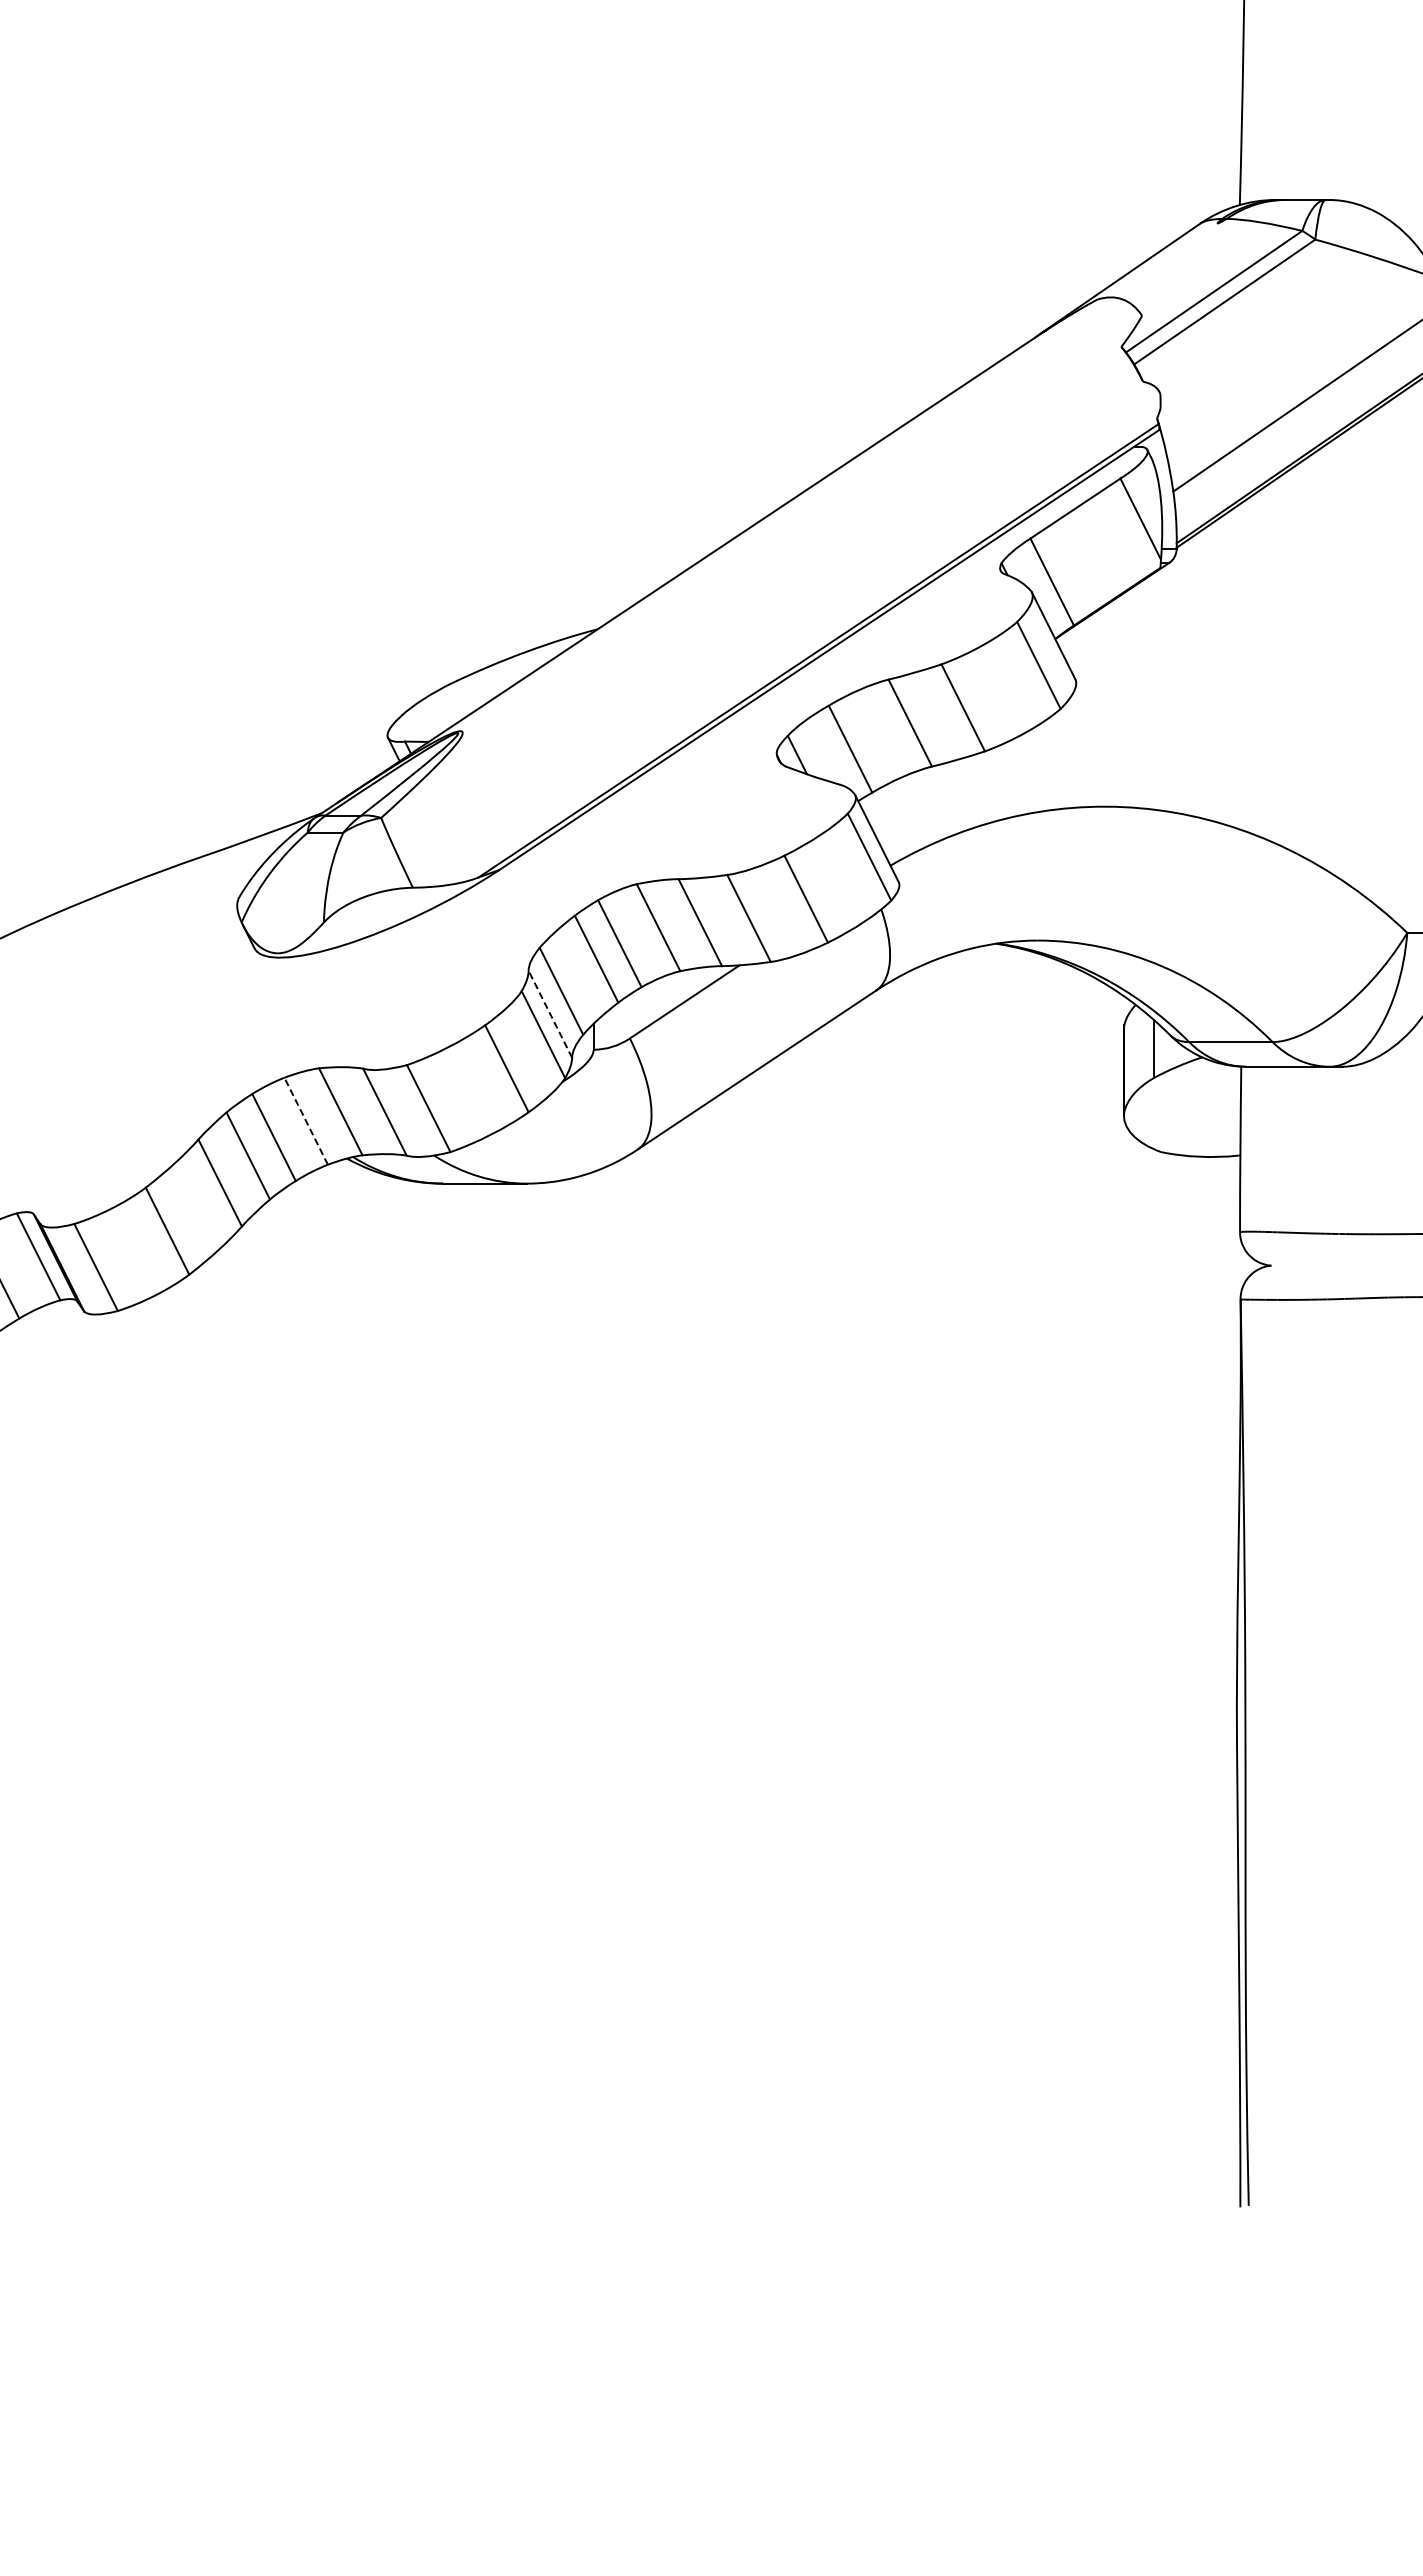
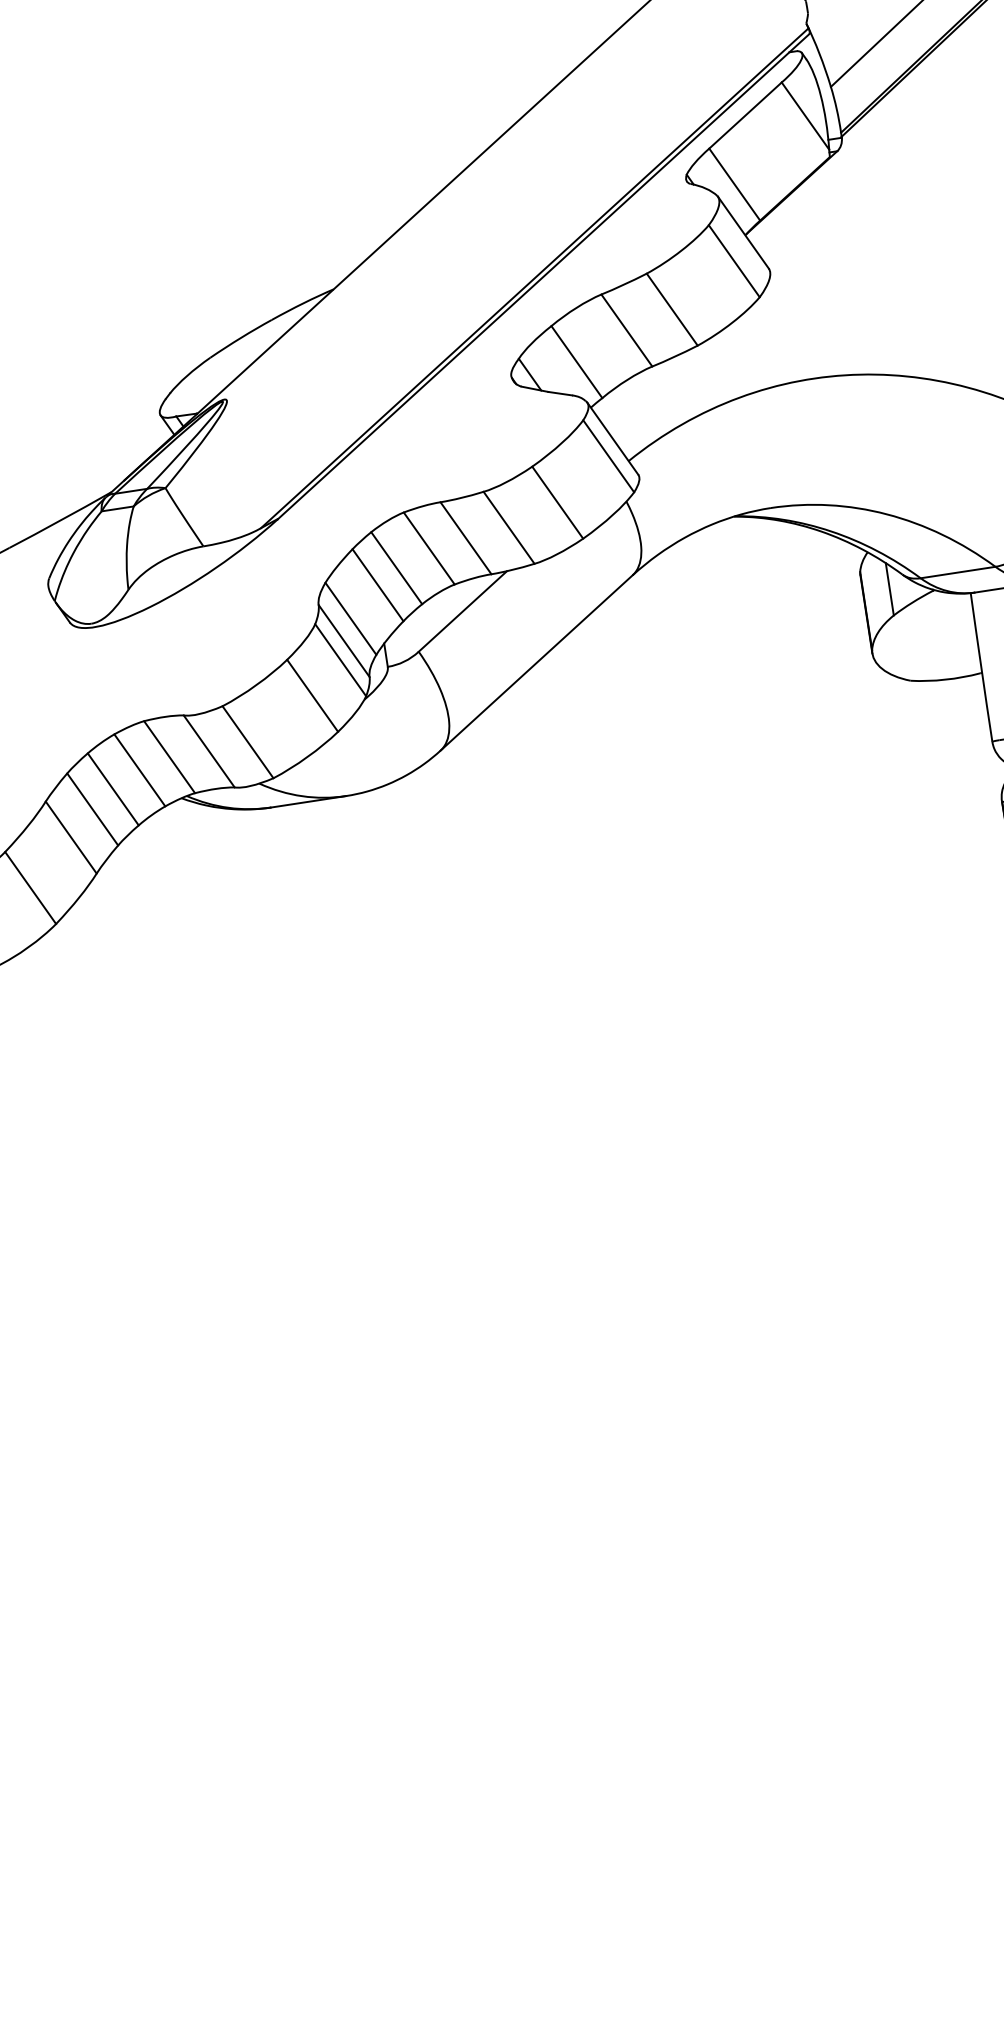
line: (550, 1014) -> (344, 641), dashed -> solid
line: (306, 1121) -> (140, 770), dashed -> solid

